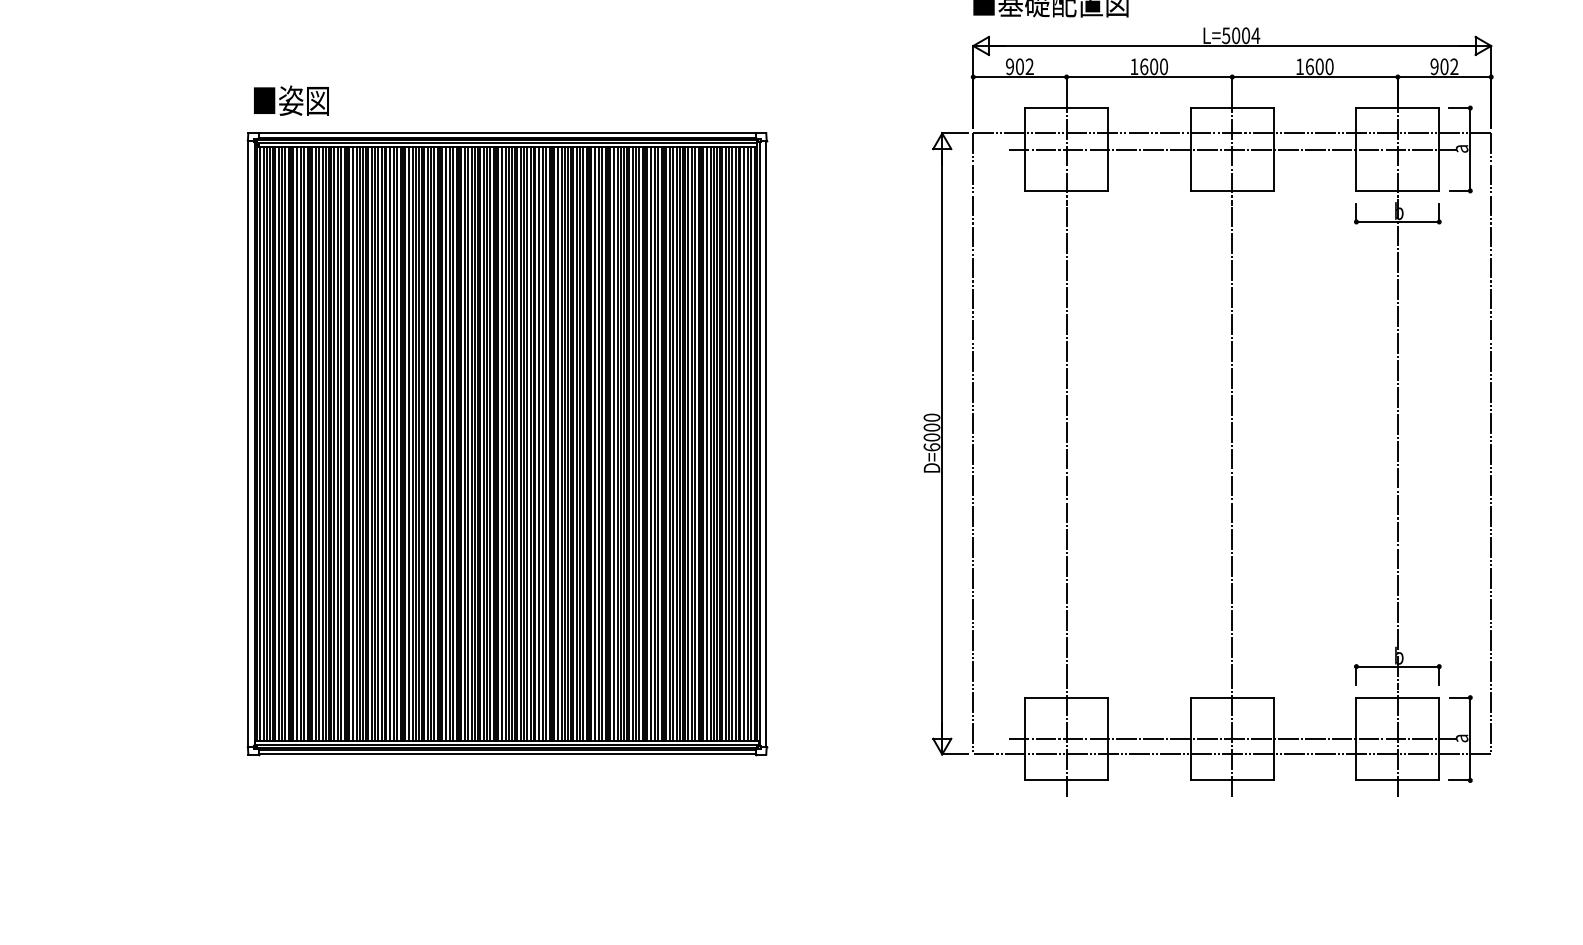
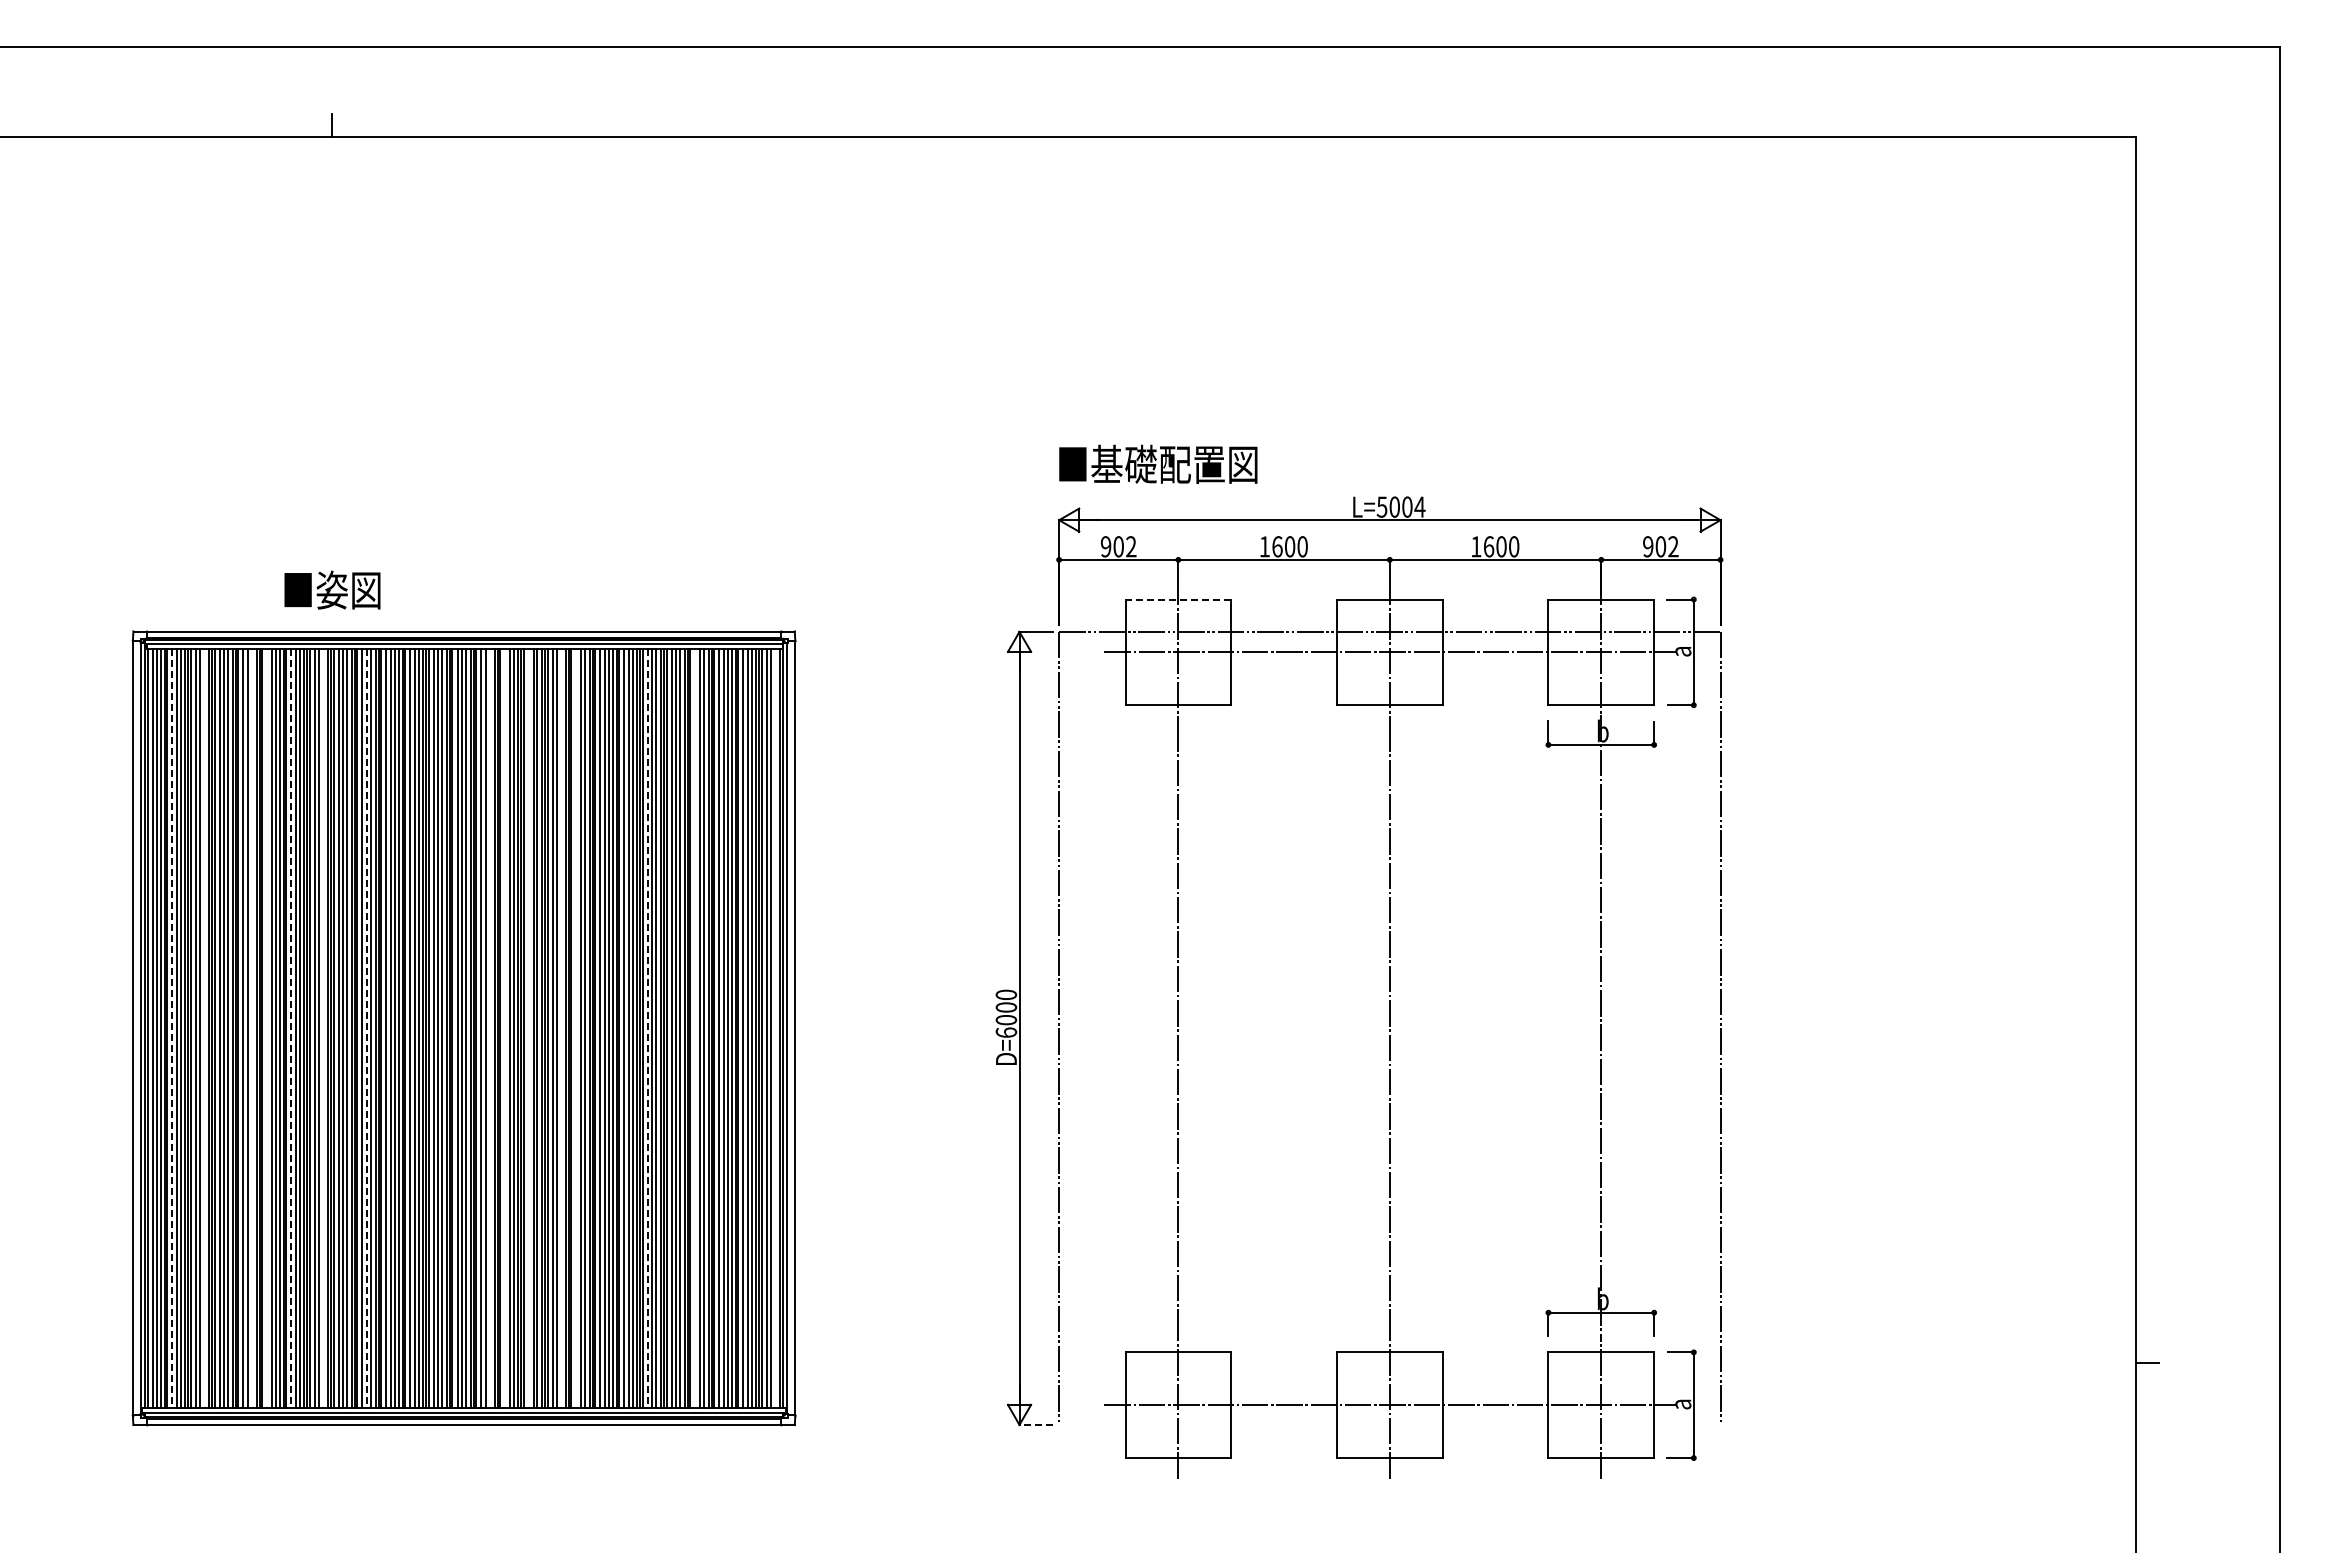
text: (291, 100) -> (332, 589), moved
line: (1066, 108) -> (1178, 599), solid -> dashed
line: (278, 444) -> (172, 1028), solid -> dashed
line: (304, 444) -> (204, 1028), removed
line: (340, 444) -> (251, 1028), removed
line: (353, 444) -> (267, 1028), removed
line: (371, 444) -> (290, 1028), solid -> dashed
line: (397, 444) -> (323, 1028), removed
line: (430, 444) -> (366, 1028), solid -> dashed
line: (527, 444) -> (489, 1028), removed
line: (539, 444) -> (505, 1028), removed
line: (557, 444) -> (528, 1028), removed
line: (583, 444) -> (561, 1028), removed
line: (595, 444) -> (576, 1028), removed
line: (650, 444) -> (647, 1028), solid -> dashed
line: (688, 444) -> (695, 1028), removed
line: (751, 444) -> (775, 1028), removed
line: (954, 754) -> (1035, 1424), solid -> dashed
line: (1231, 754) -> (1389, 1424), removed

